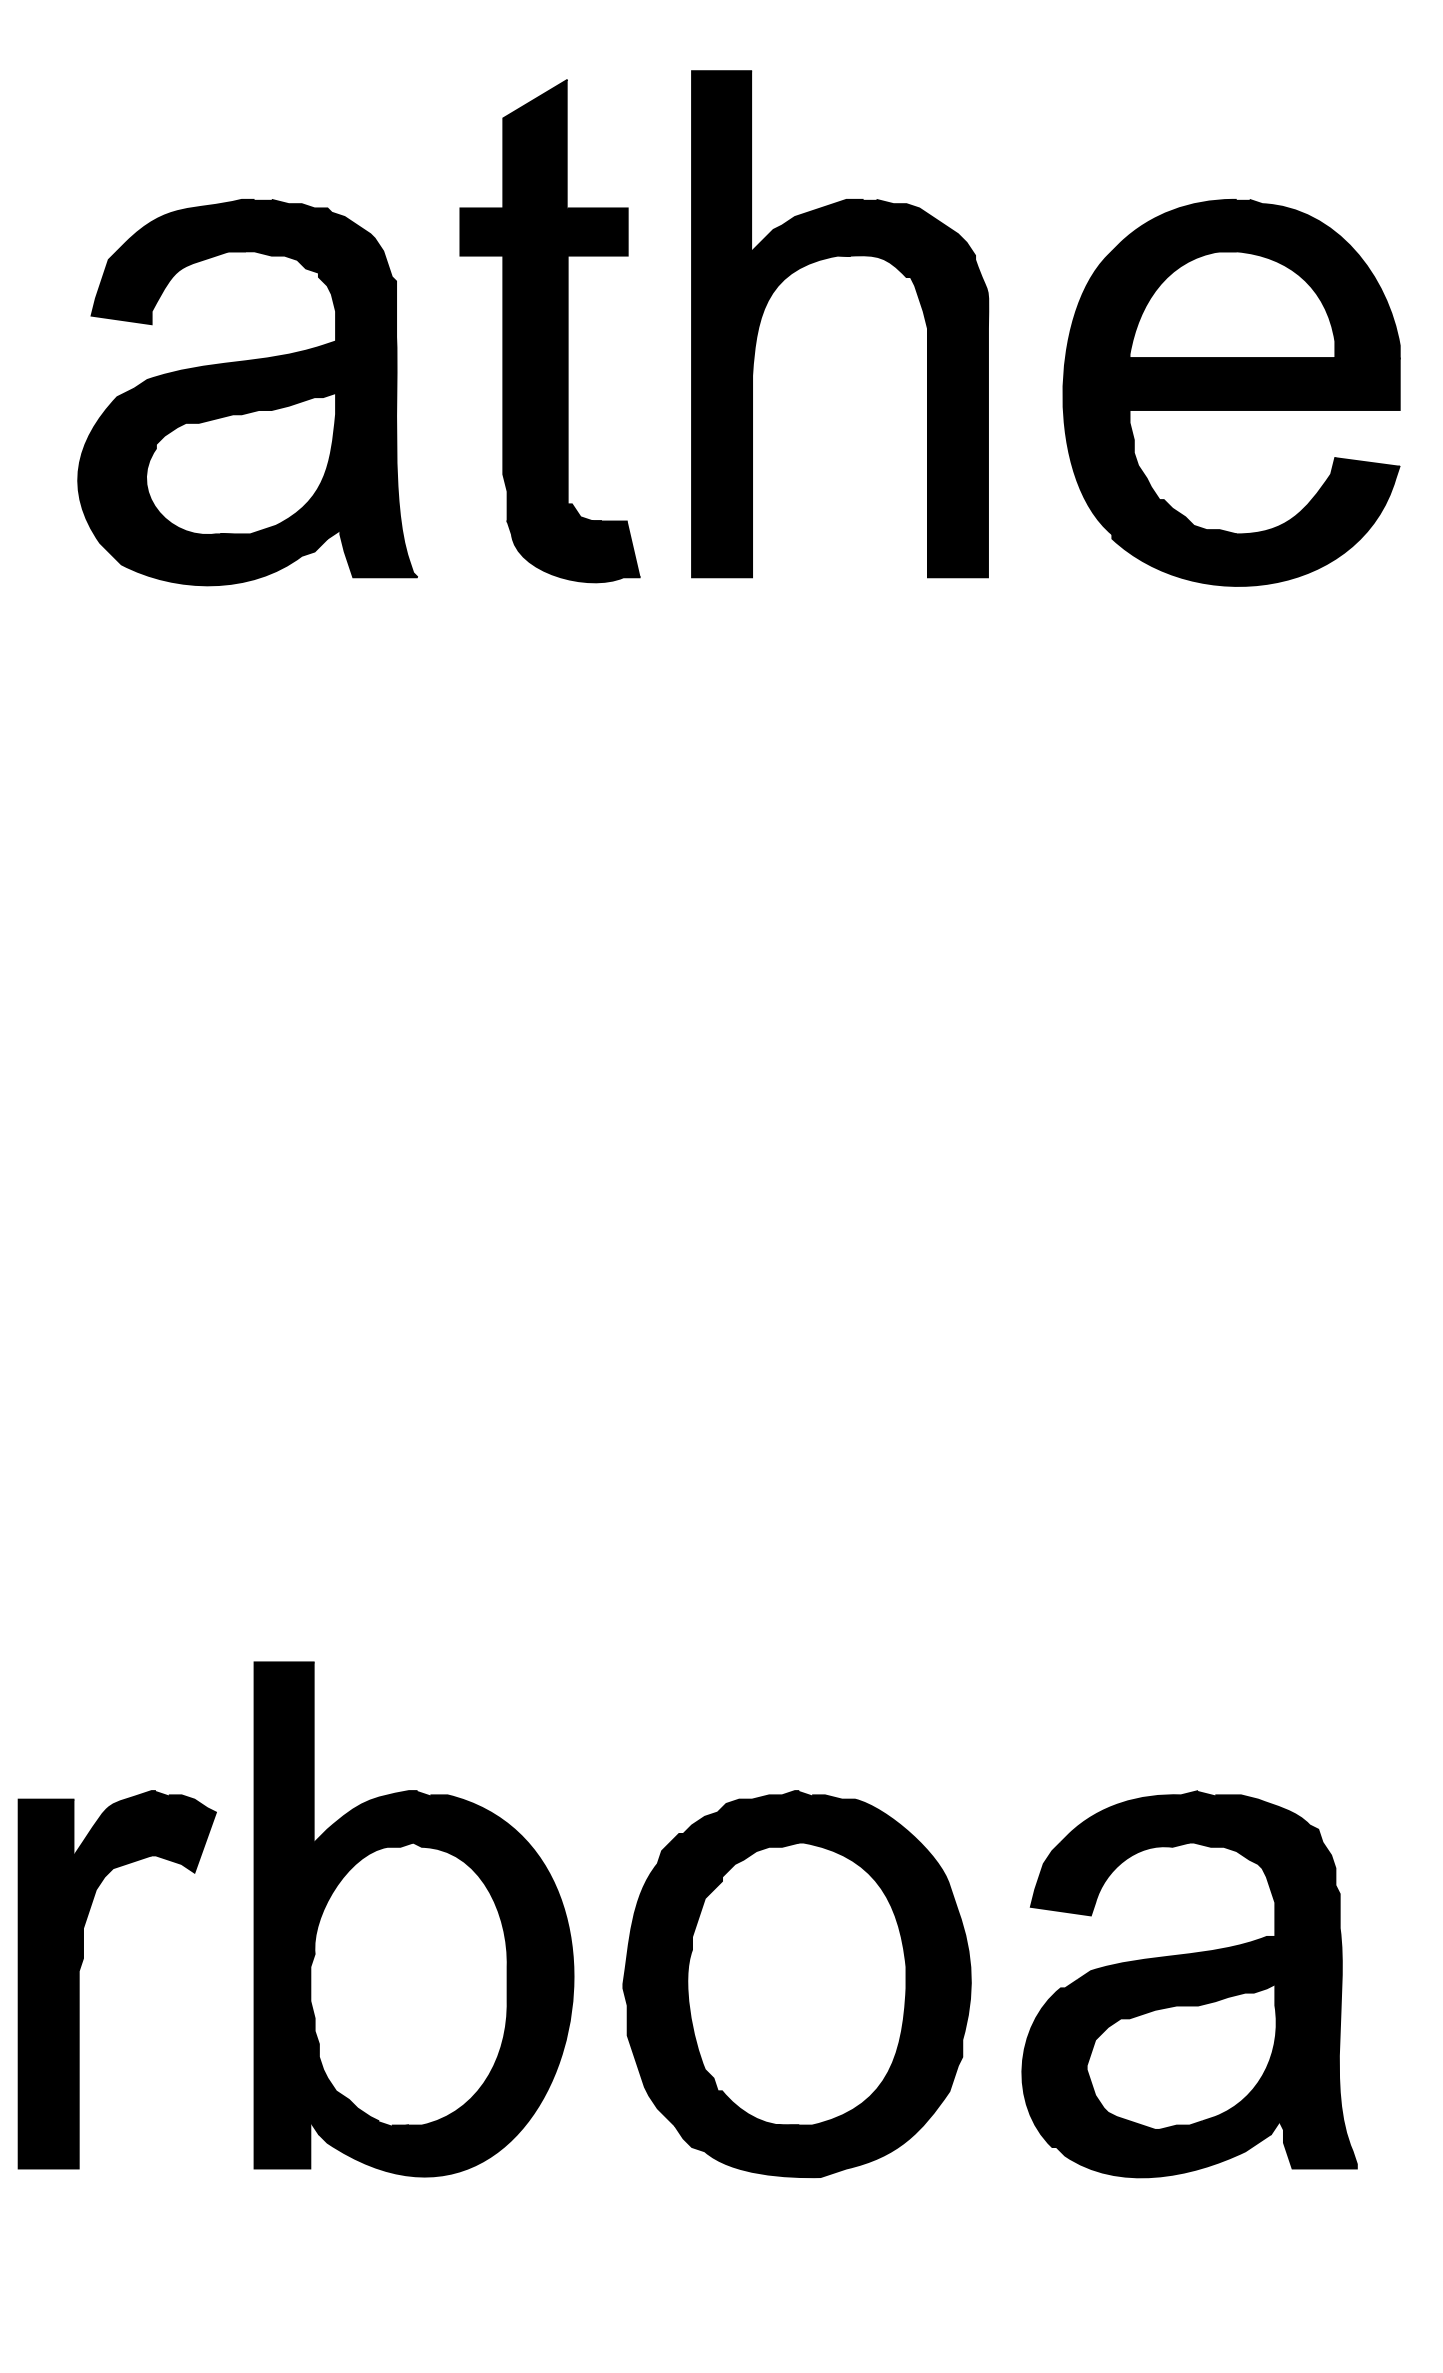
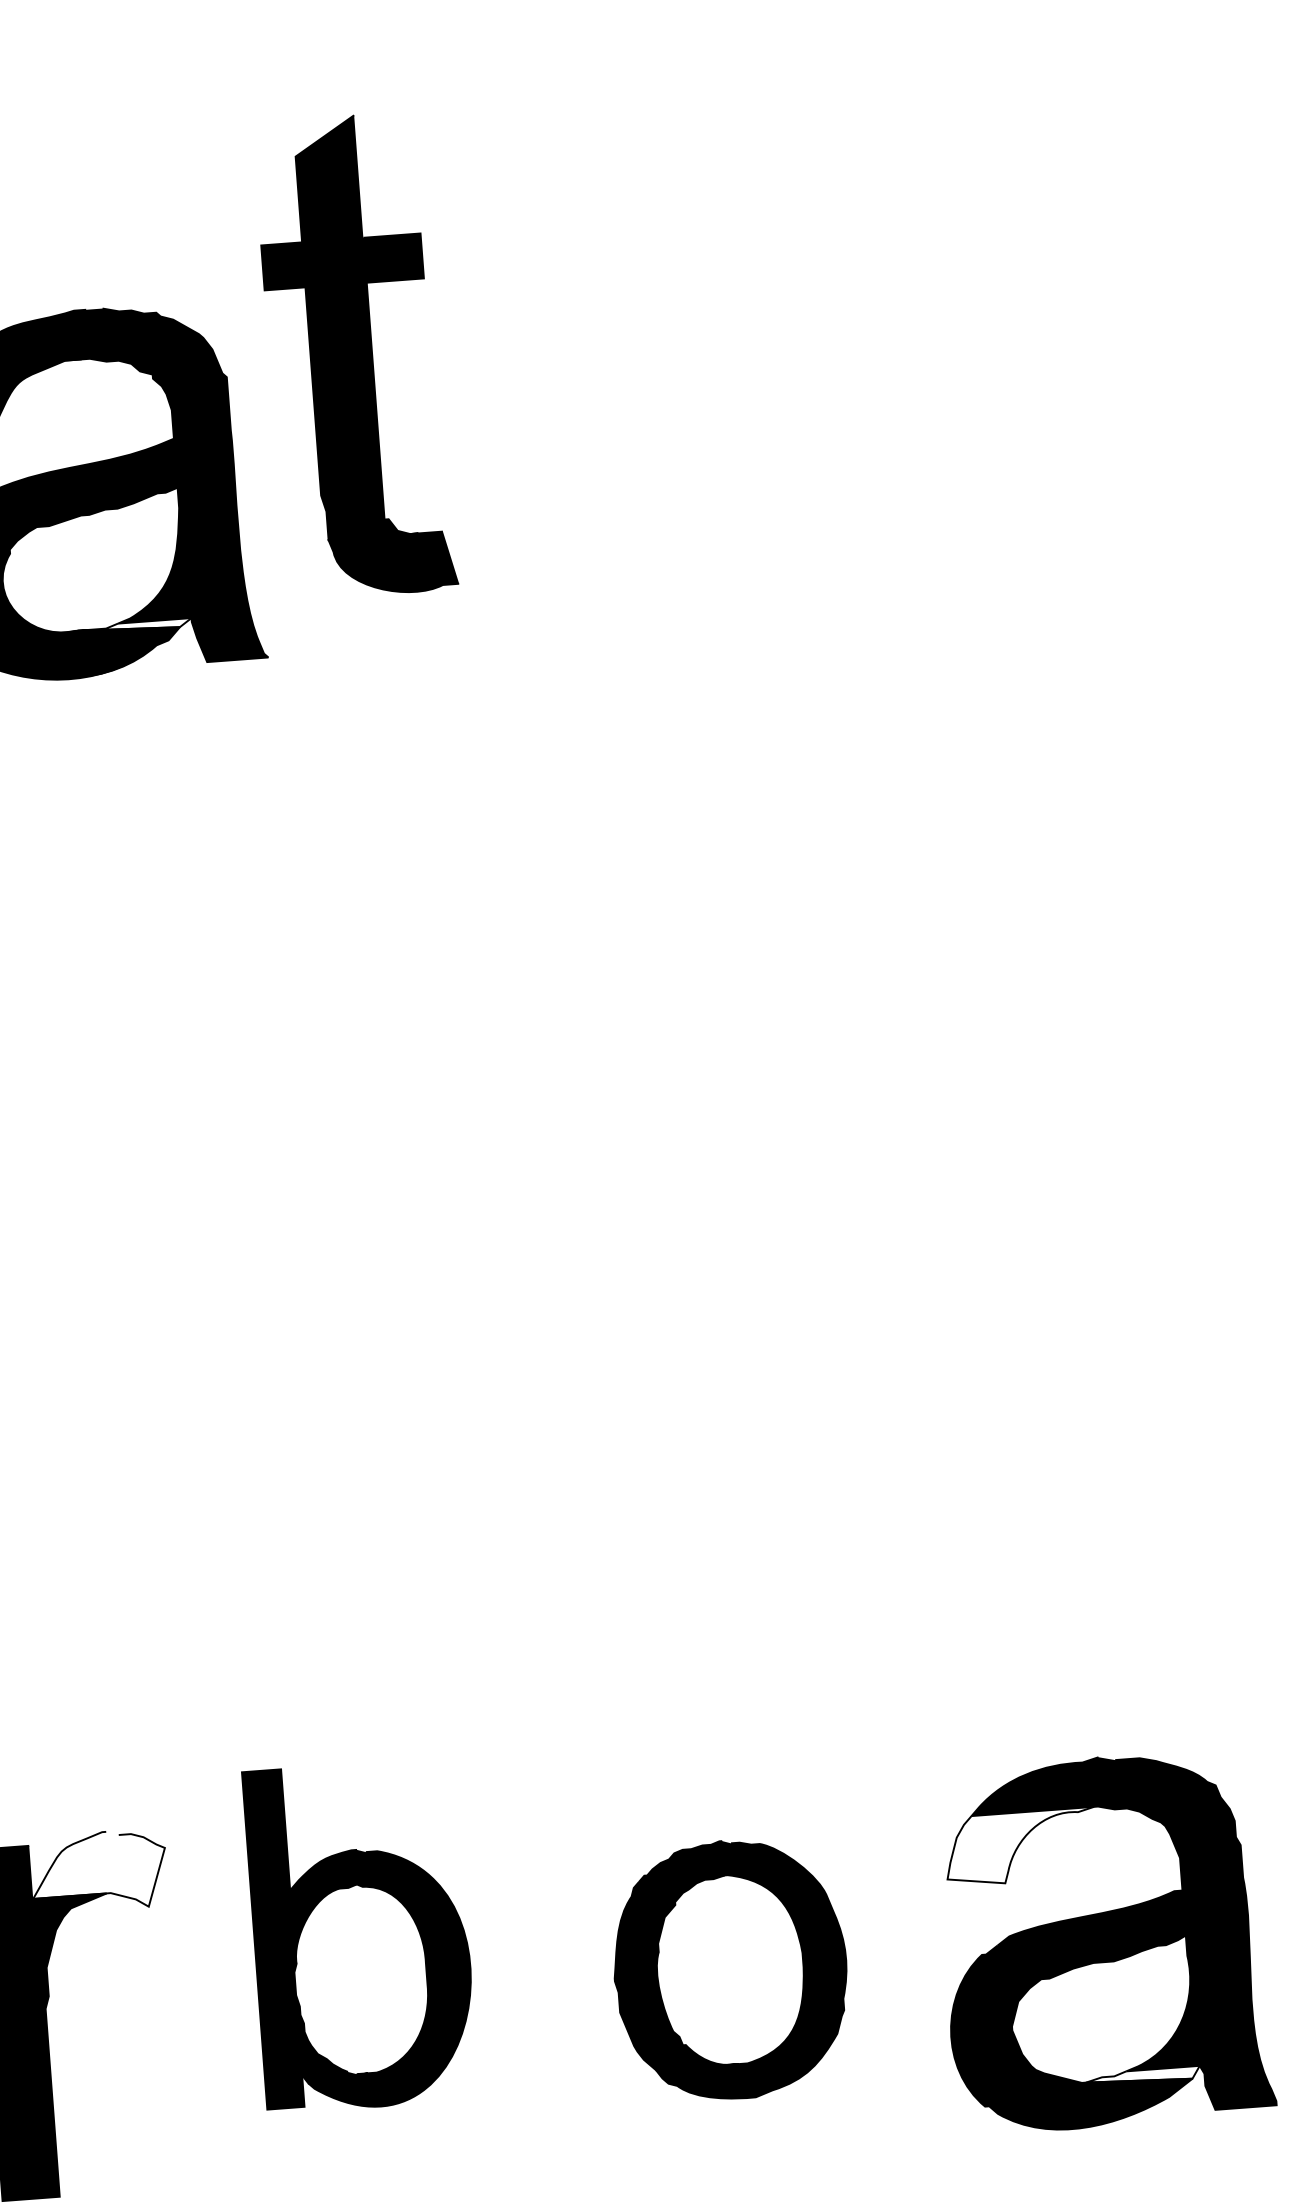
part: (822, 260) -> (631, 326), removed
part: (549, 331) -> (354, 356), moved
part: (1231, 392) -> (1030, 423), removed
fill: (280, 534) -> (134, 626), removed
fill: (144, 1831) -> (98, 1871), removed
fill: (1109, 1878) -> (1020, 1846), removed
part: (413, 1919) -> (360, 1935), size x0.7
part: (796, 1984) -> (729, 1970), size x0.7
fill: (1219, 2127) -> (1142, 2076), removed

